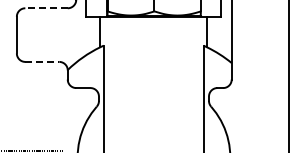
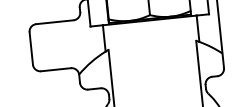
line: (46, 8) -> (54, 22), dashed -> solid
line: (42, 61) -> (56, 69), dashed -> solid

